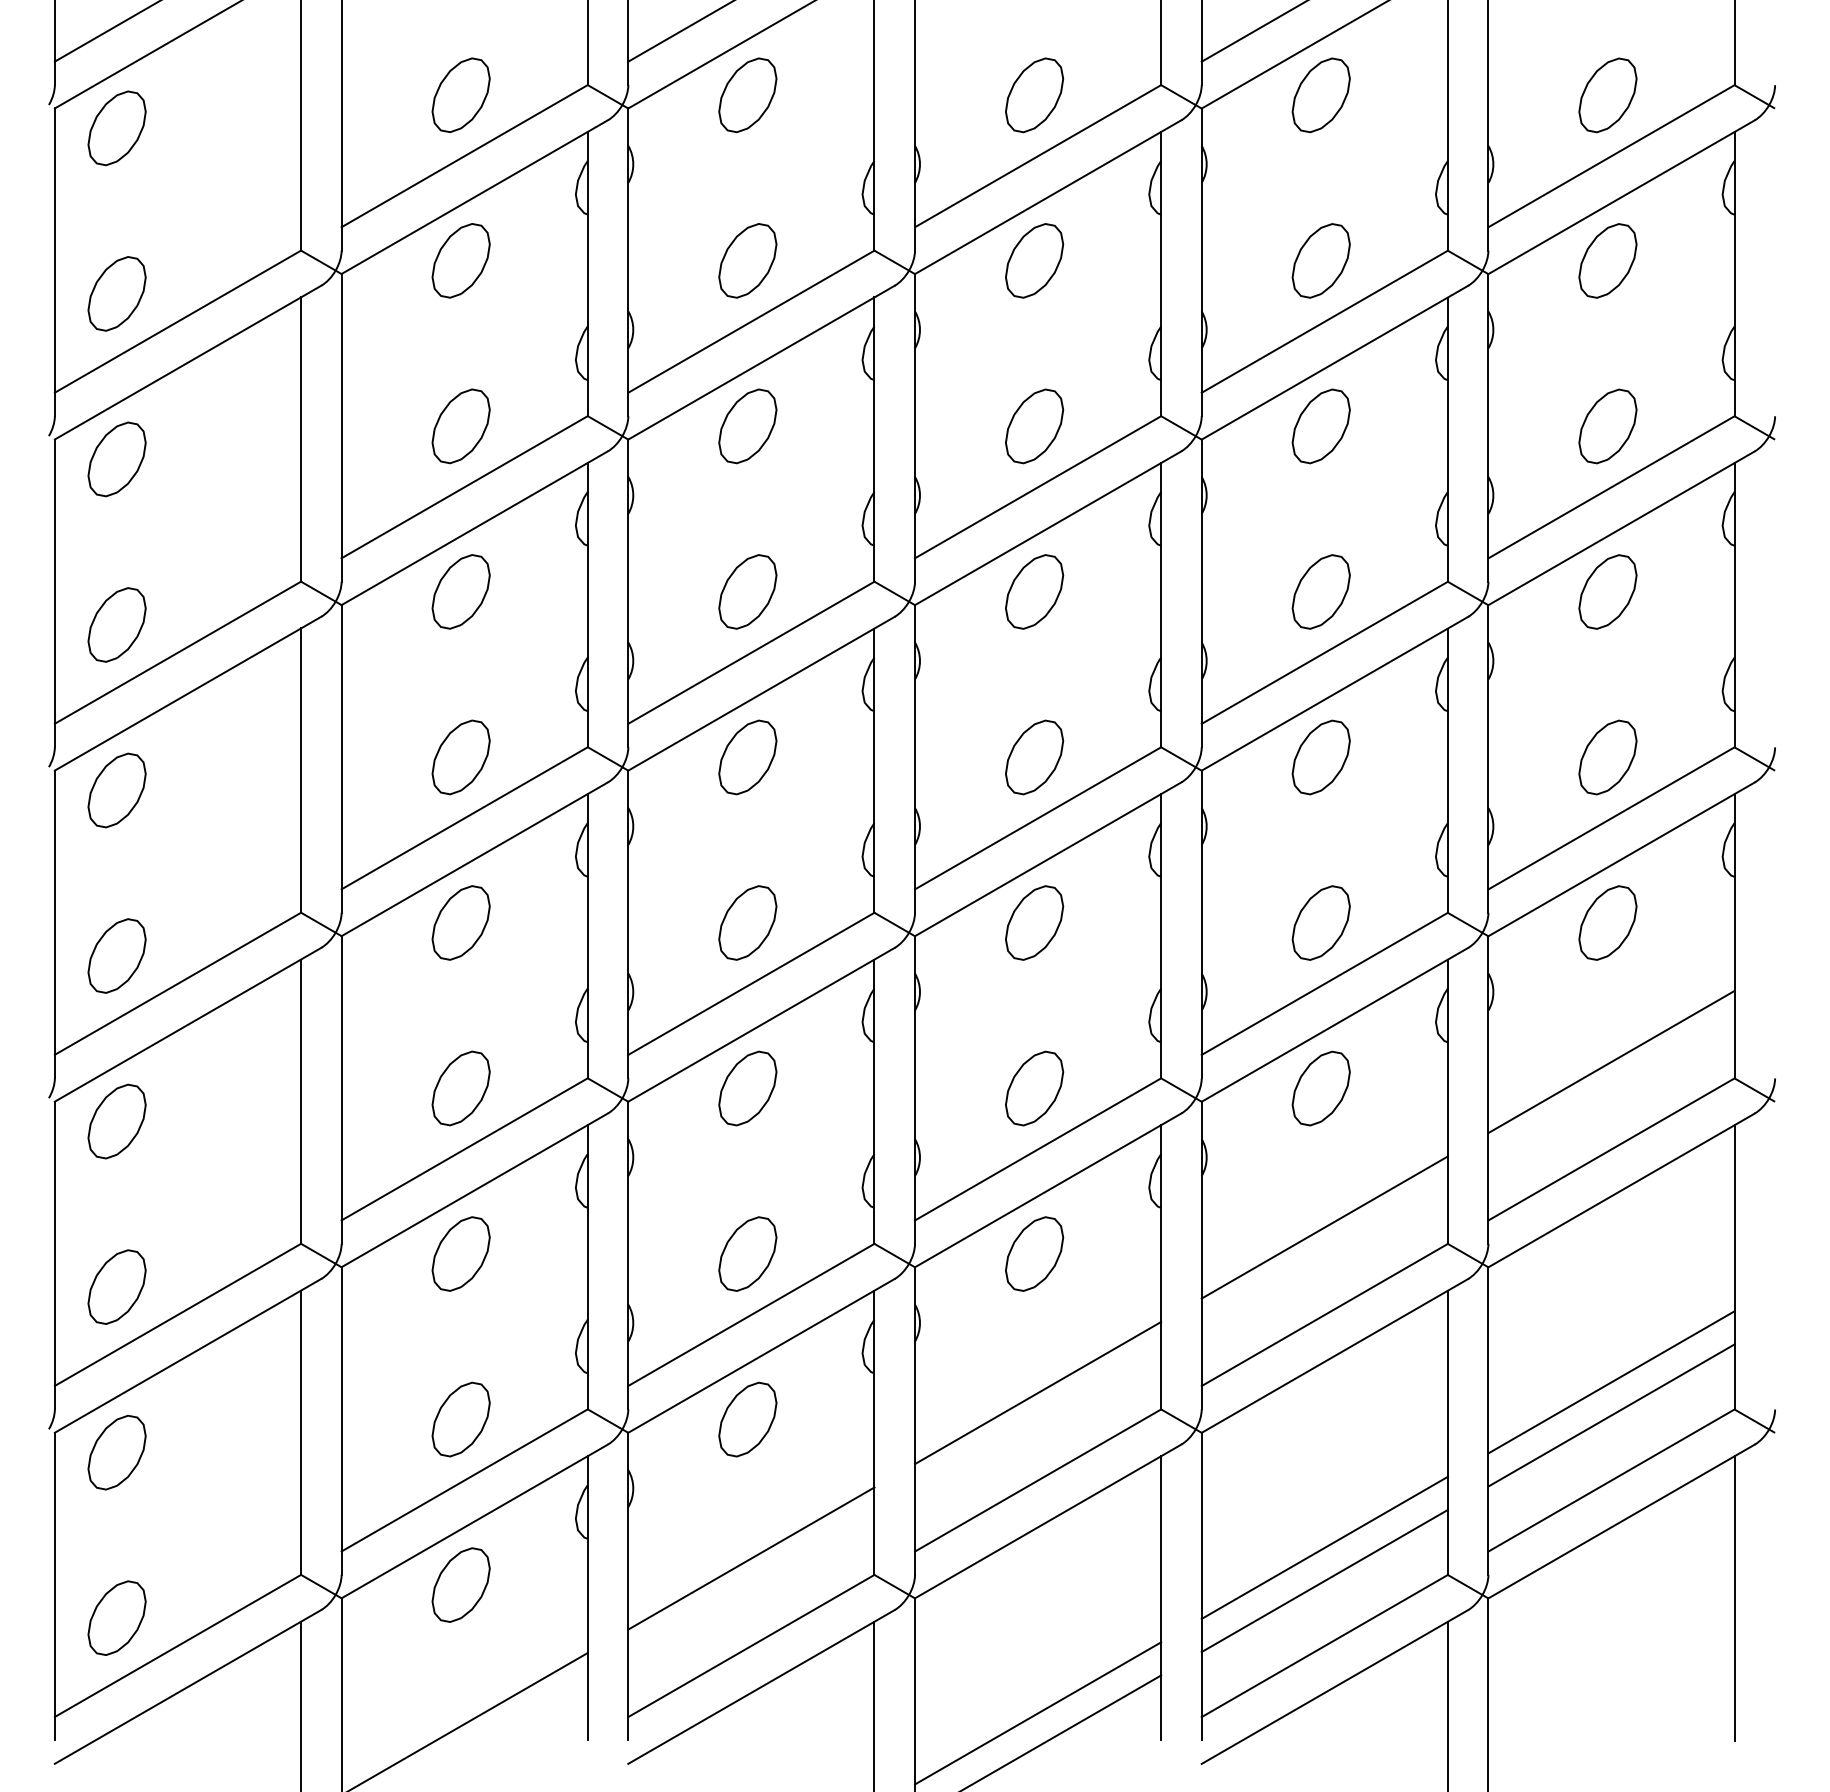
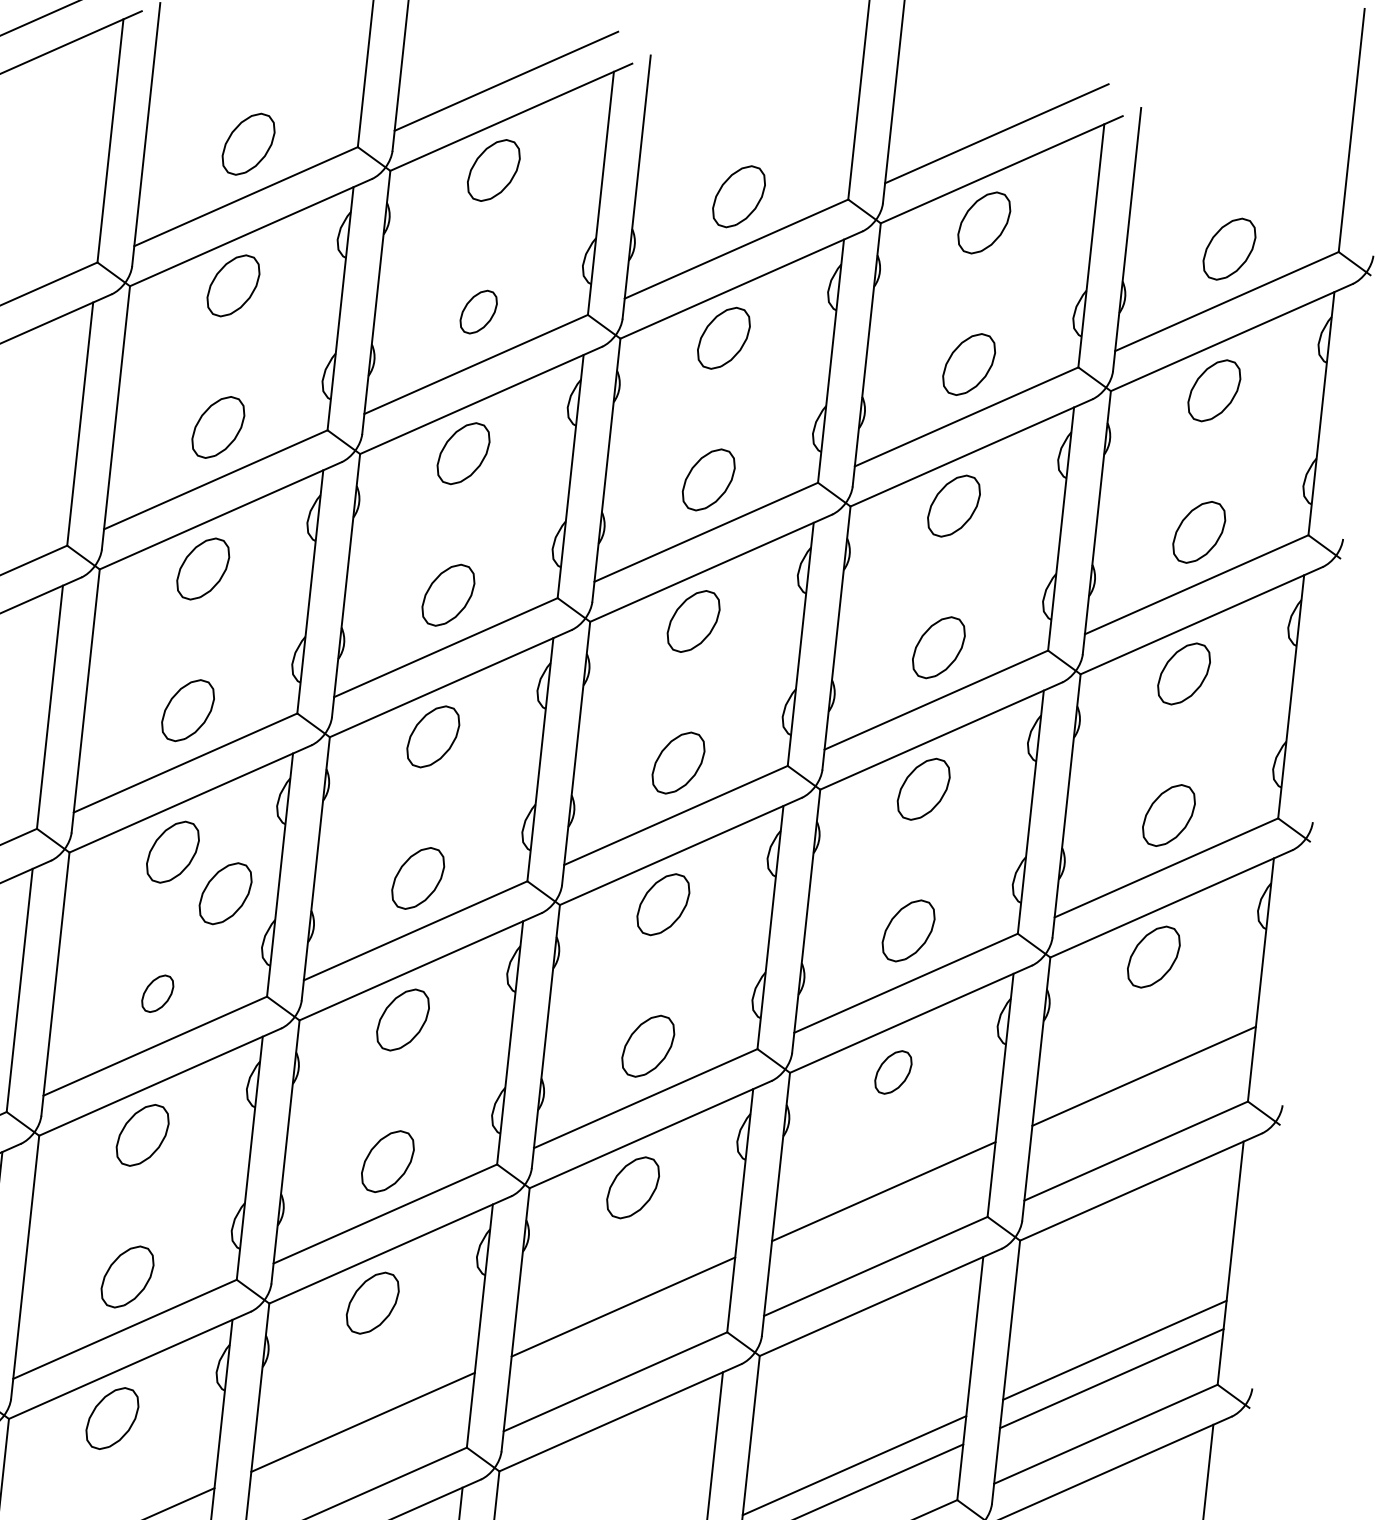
part: (747, 260) -> (478, 311), size x0.7
part: (526, 964) -> (225, 893), added
part: (460, 1088) -> (157, 993), size x0.6
part: (1320, 1088) -> (892, 1072), size x0.7

